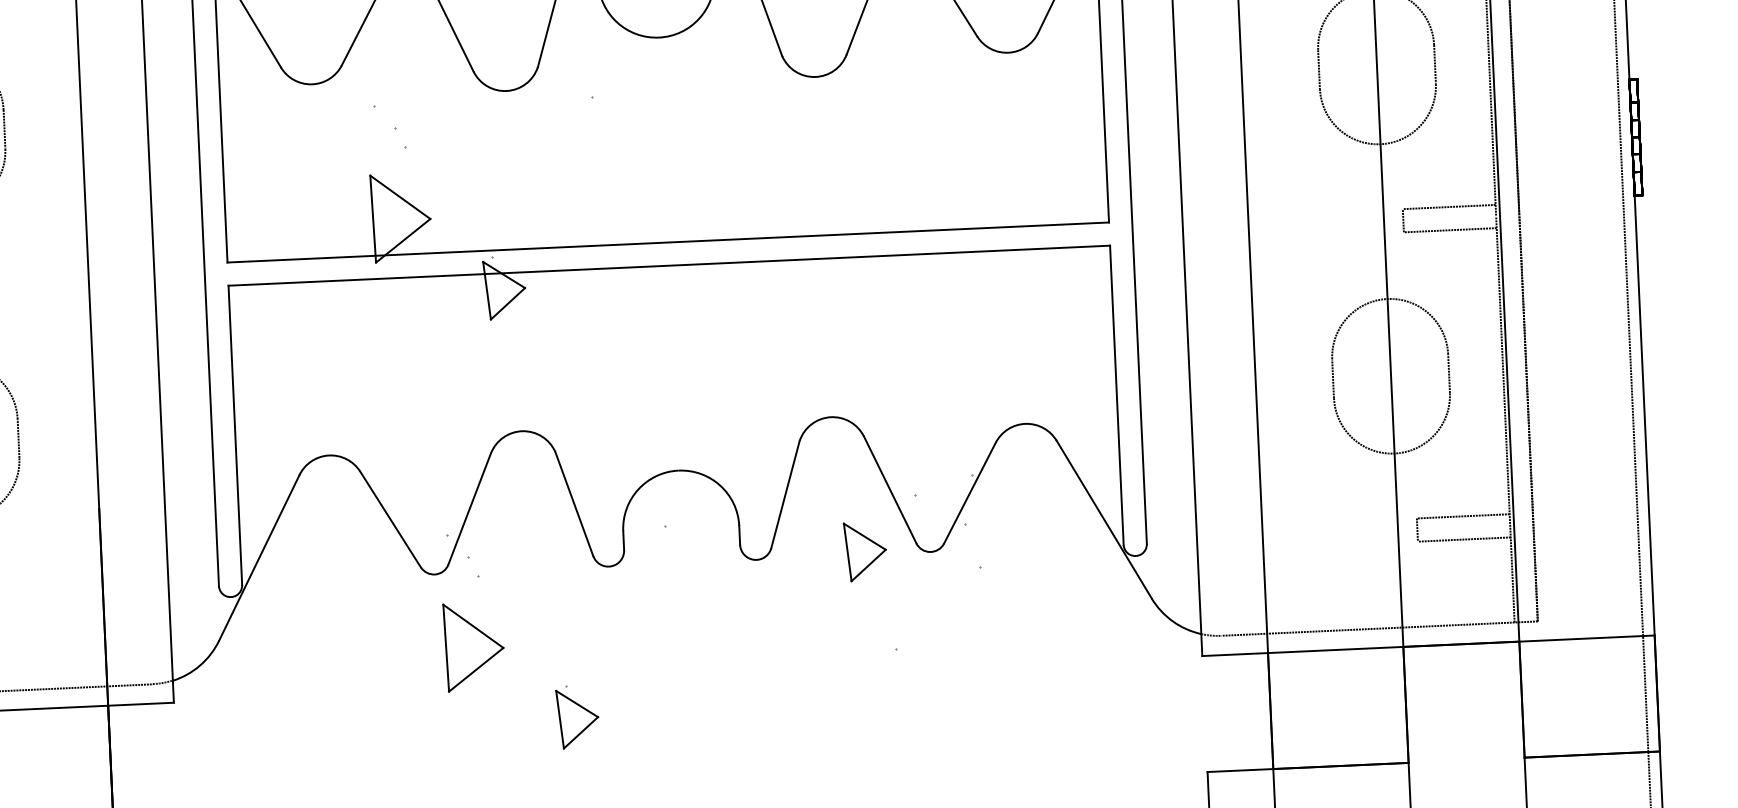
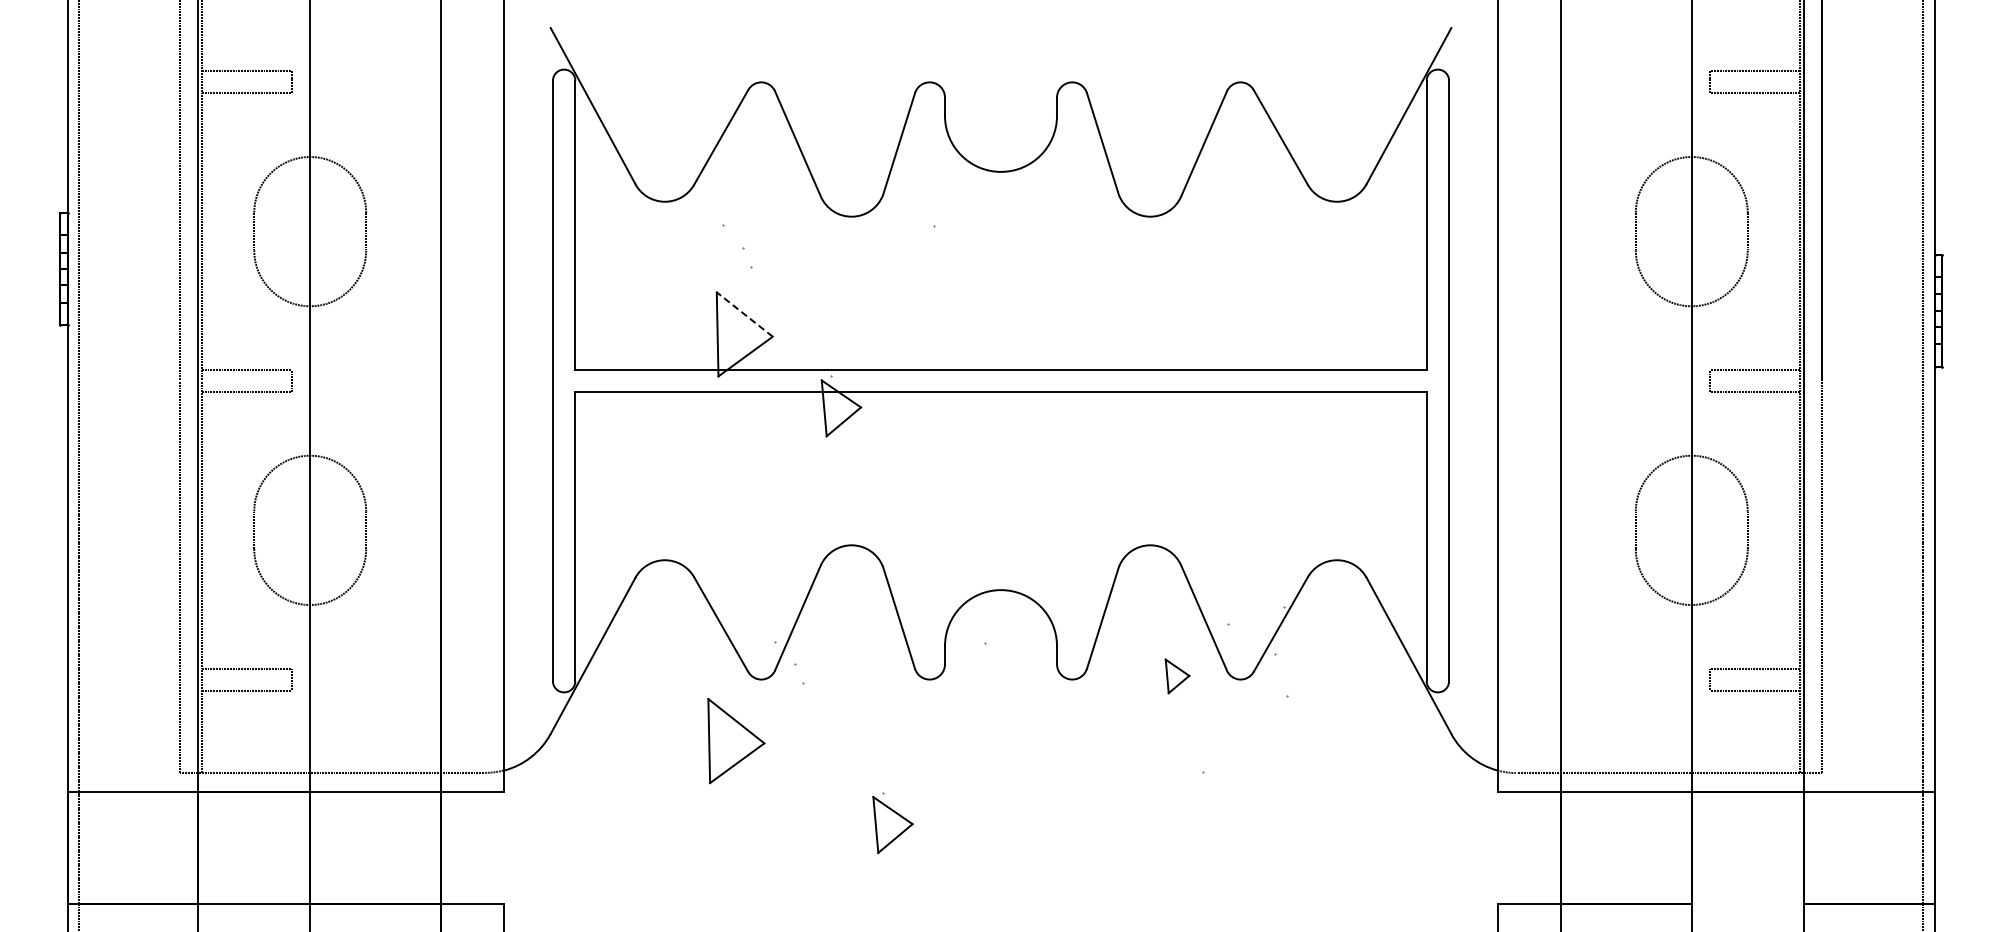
line: (400, 197) -> (744, 314), solid -> dashed
part: (865, 551) -> (1177, 676), size x0.6
part: (474, 647) -> (736, 741), moved

